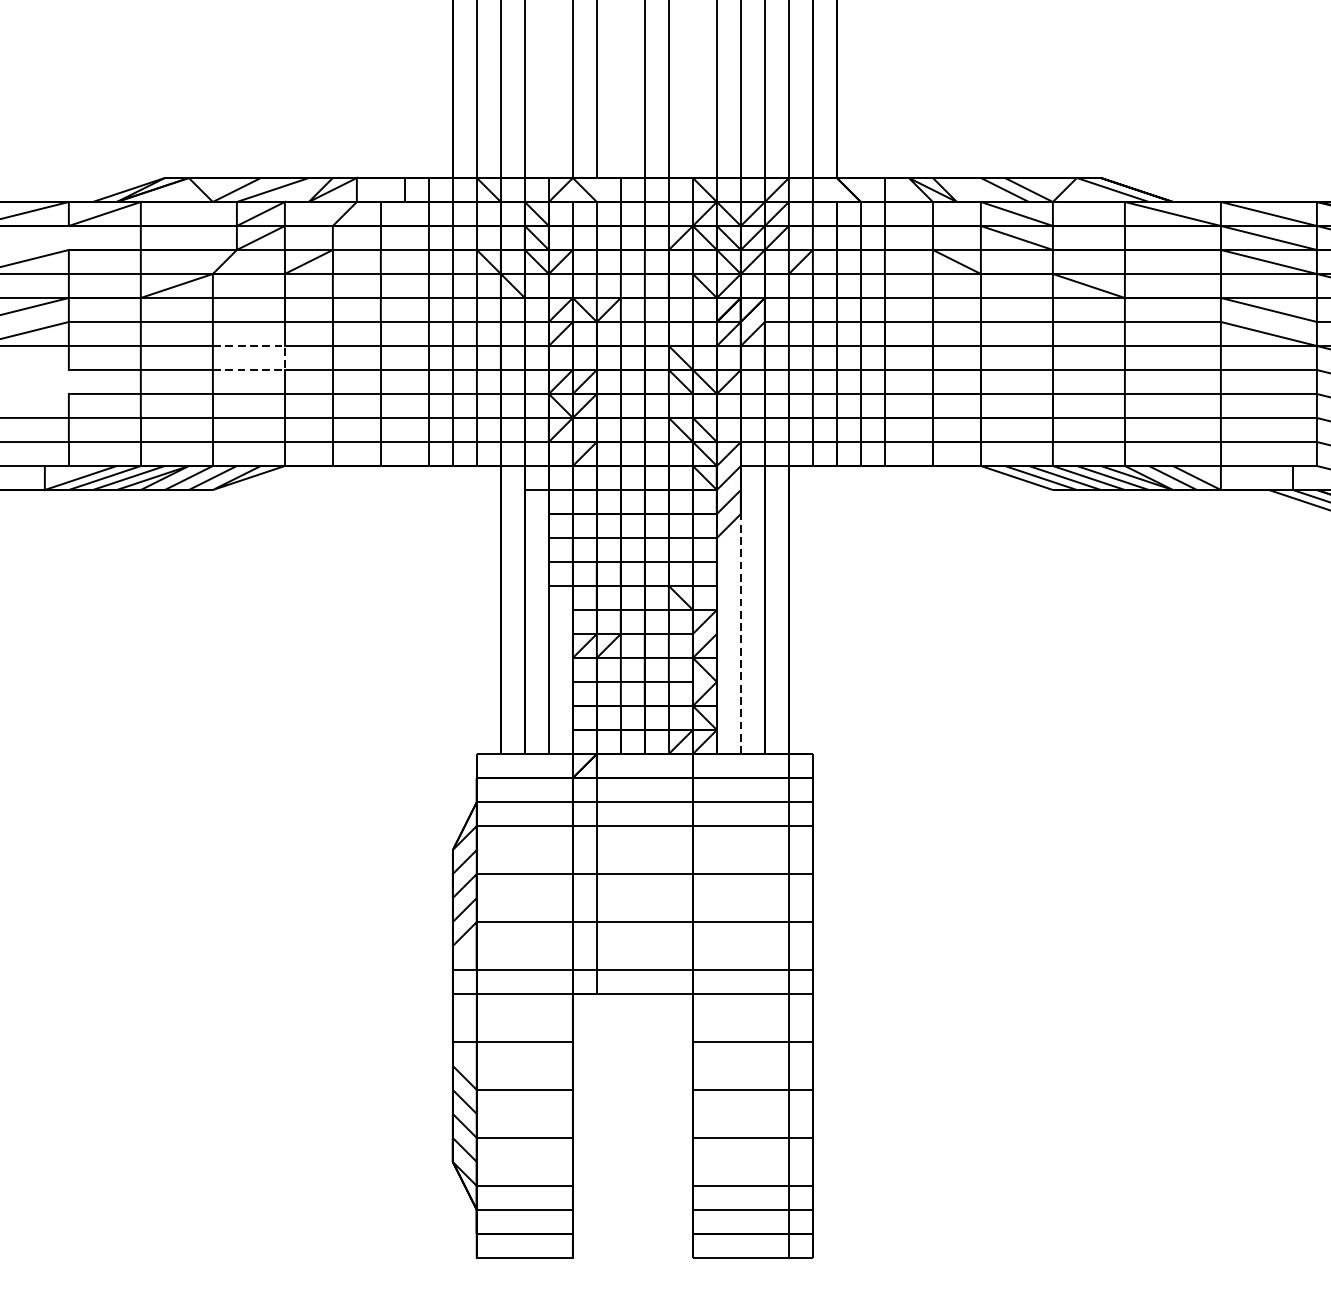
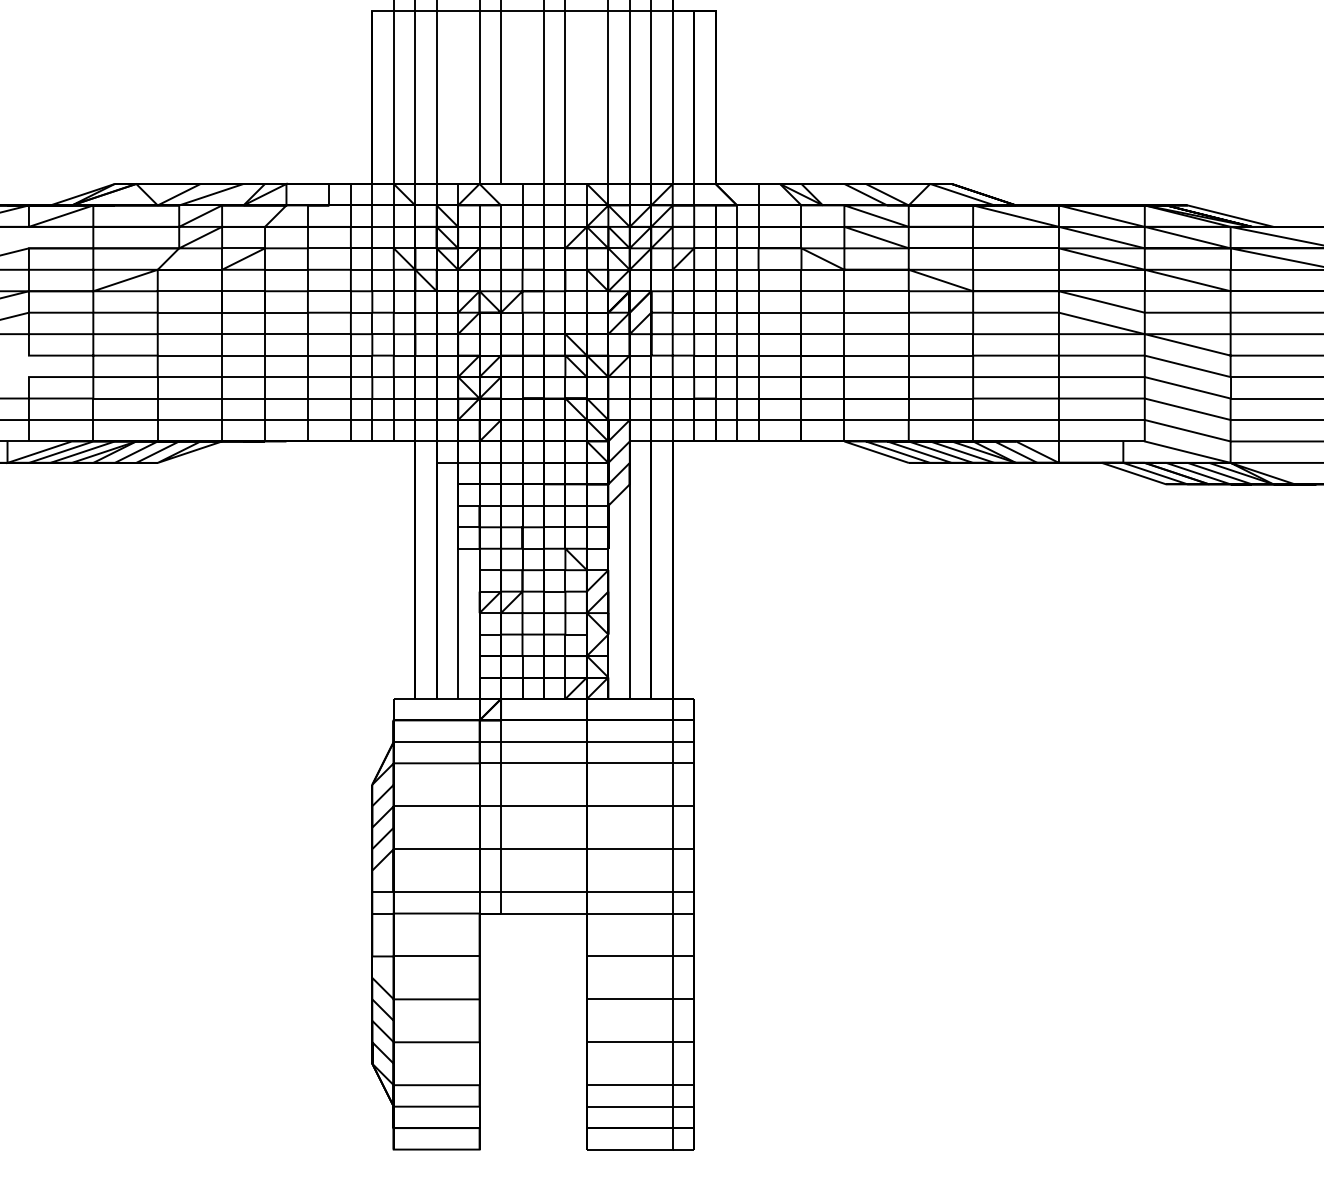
line: (285, 357) -> (222, 344), dashed -> solid
line: (740, 621) -> (629, 580), dashed -> solid

